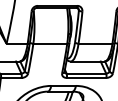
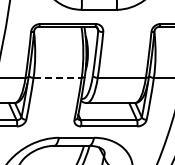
line: (50, 43) -> (58, 77), solid -> dashed

